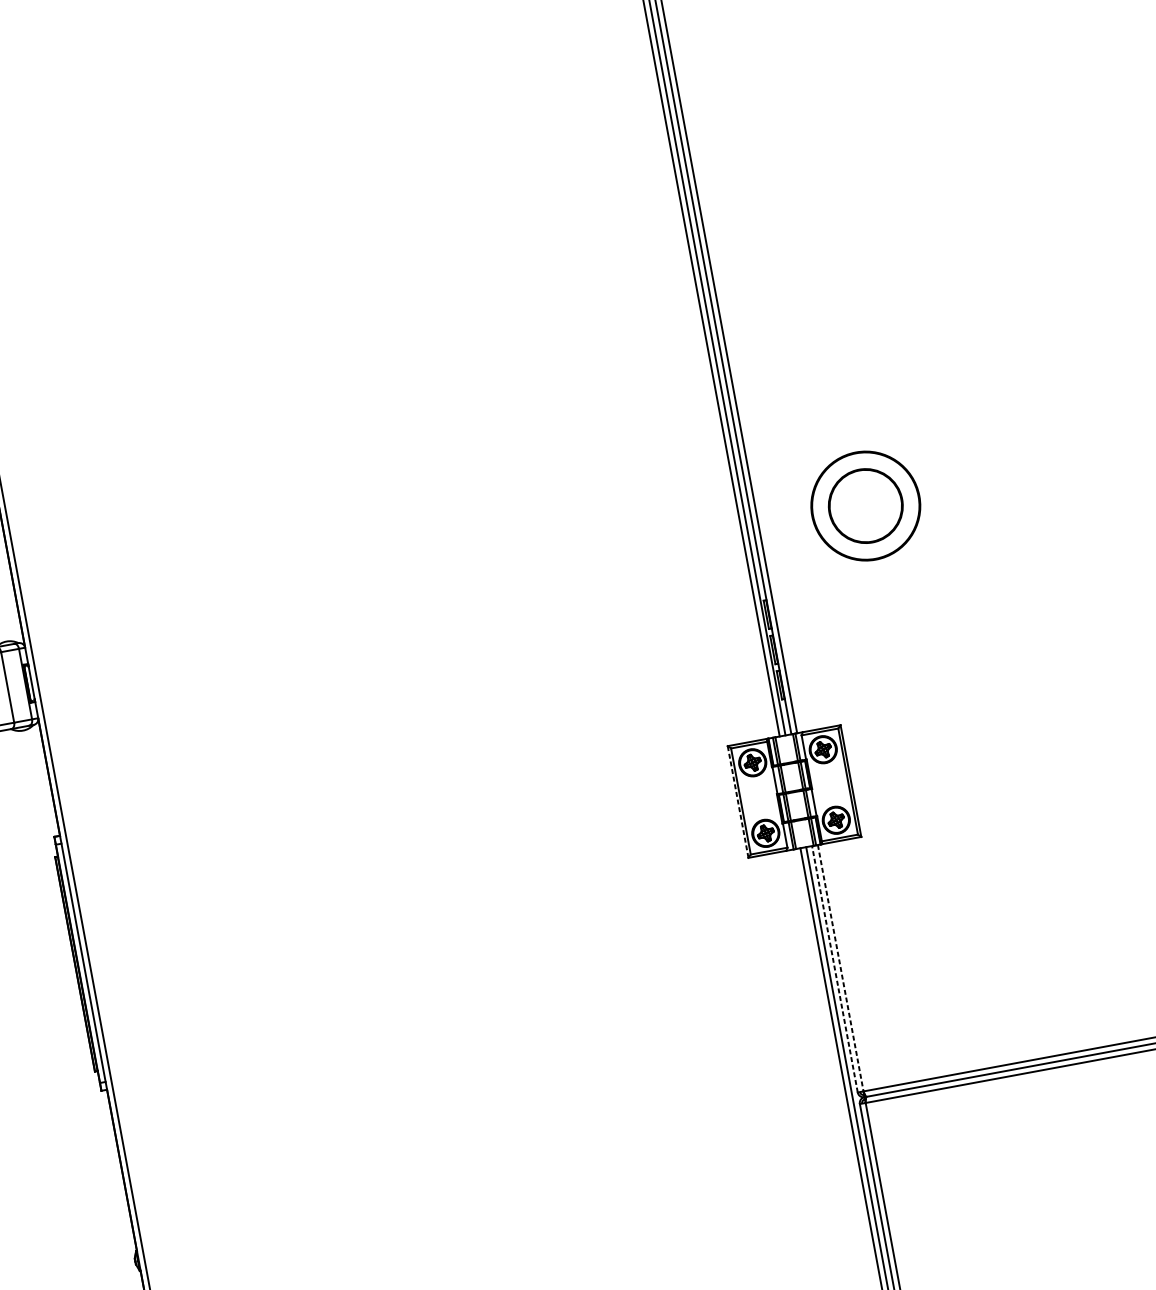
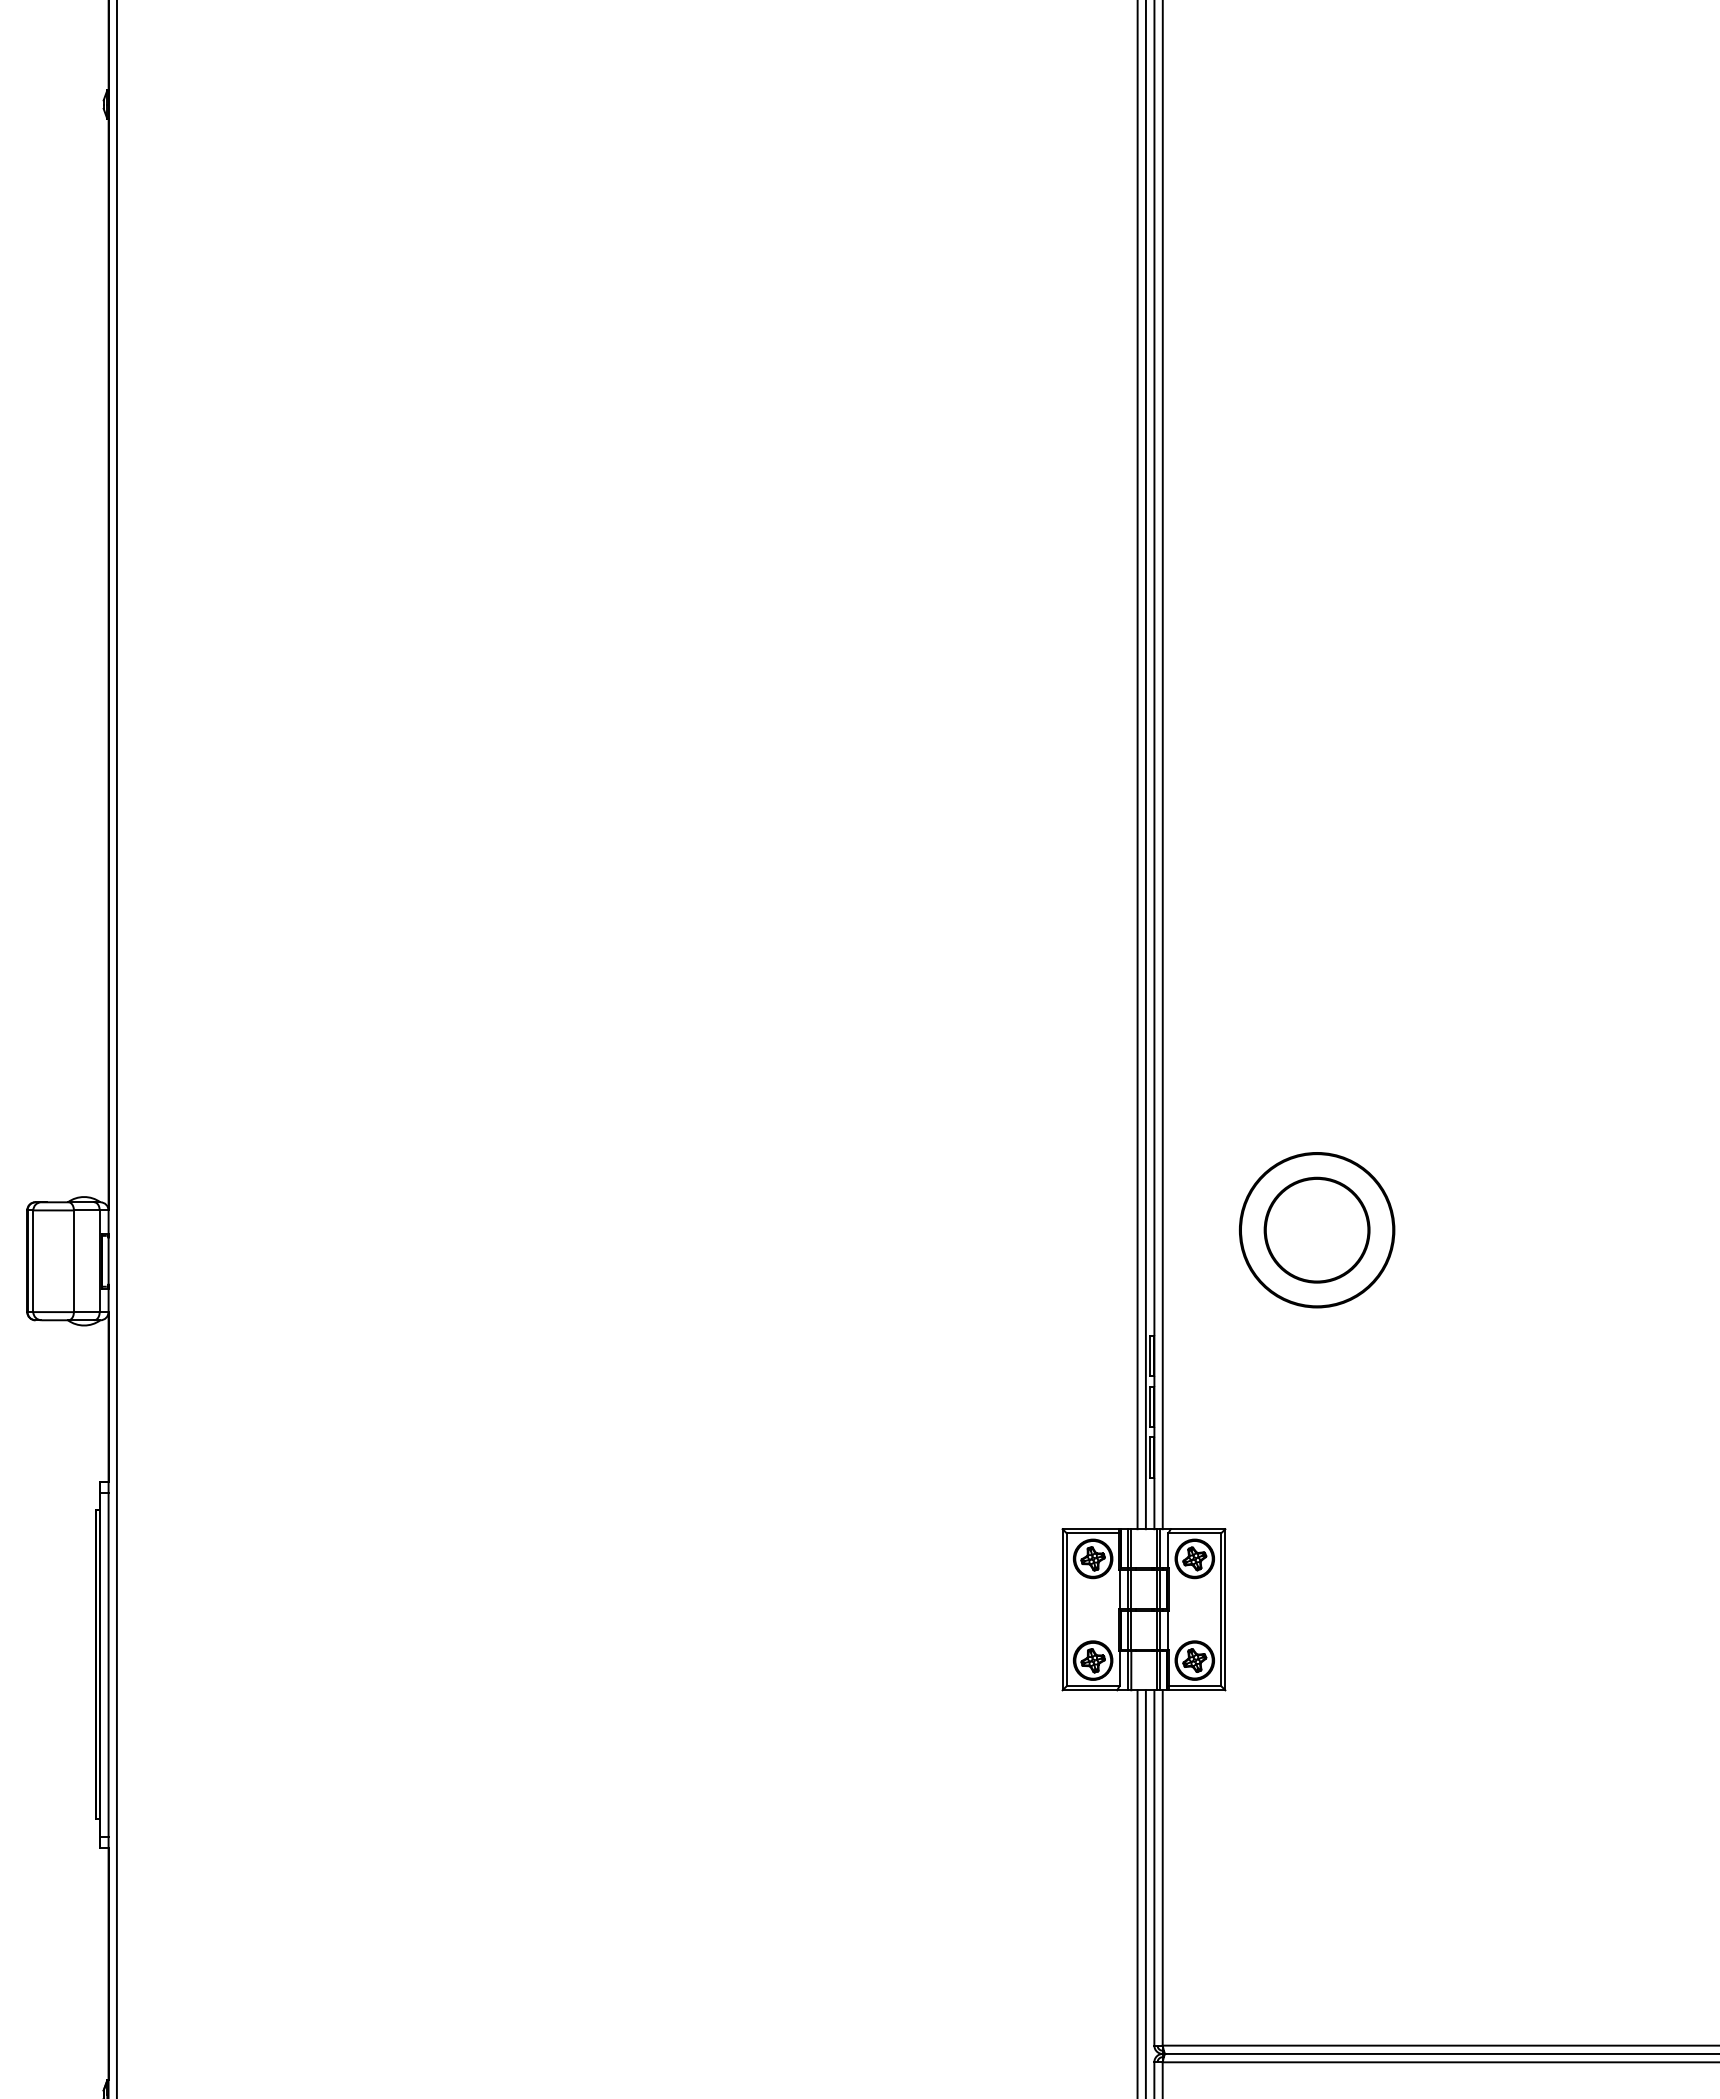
line: (738, 801) -> (1062, 1609), dashed -> solid
line: (840, 967) -> (1162, 1867), dashed -> solid
line: (834, 968) -> (1154, 1867), dashed -> solid

